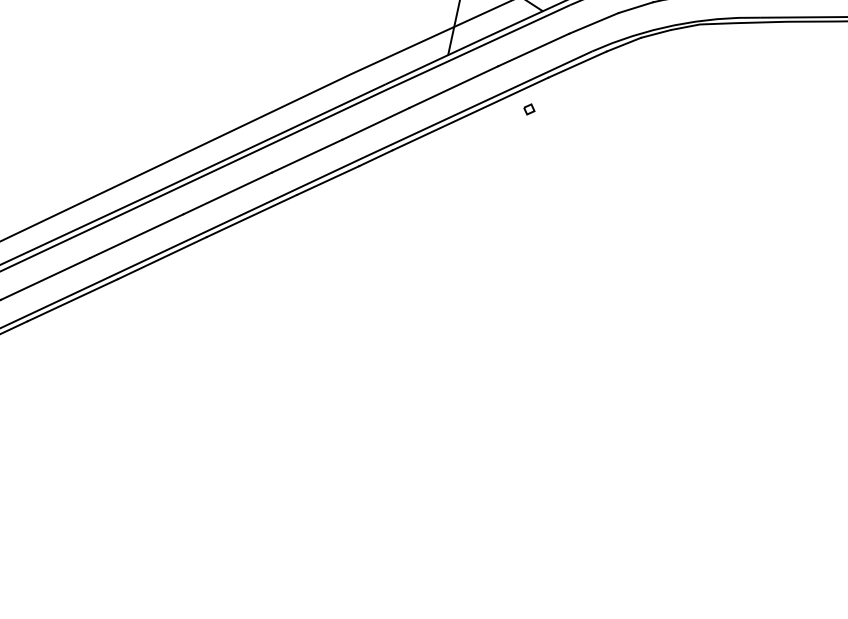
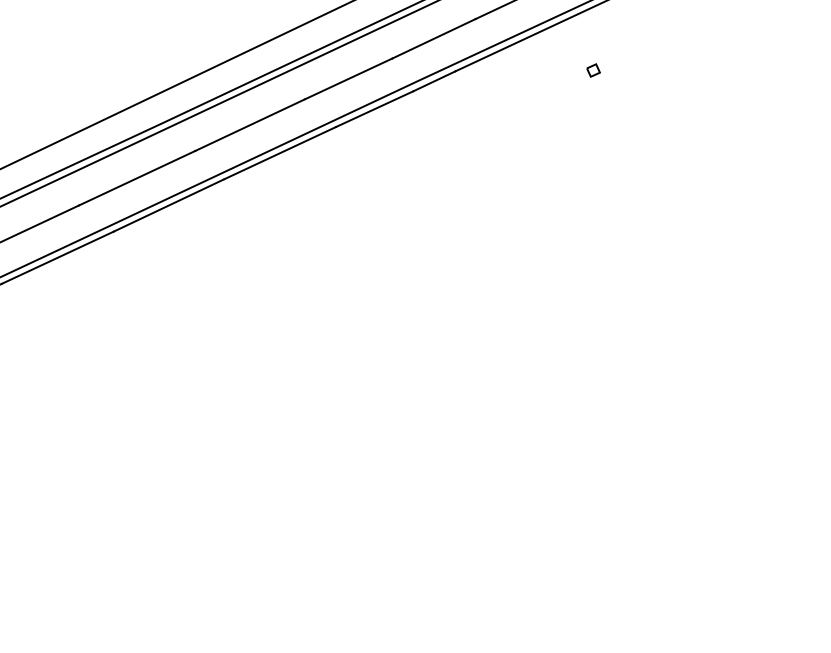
part: (529, 109) -> (593, 70), moved

